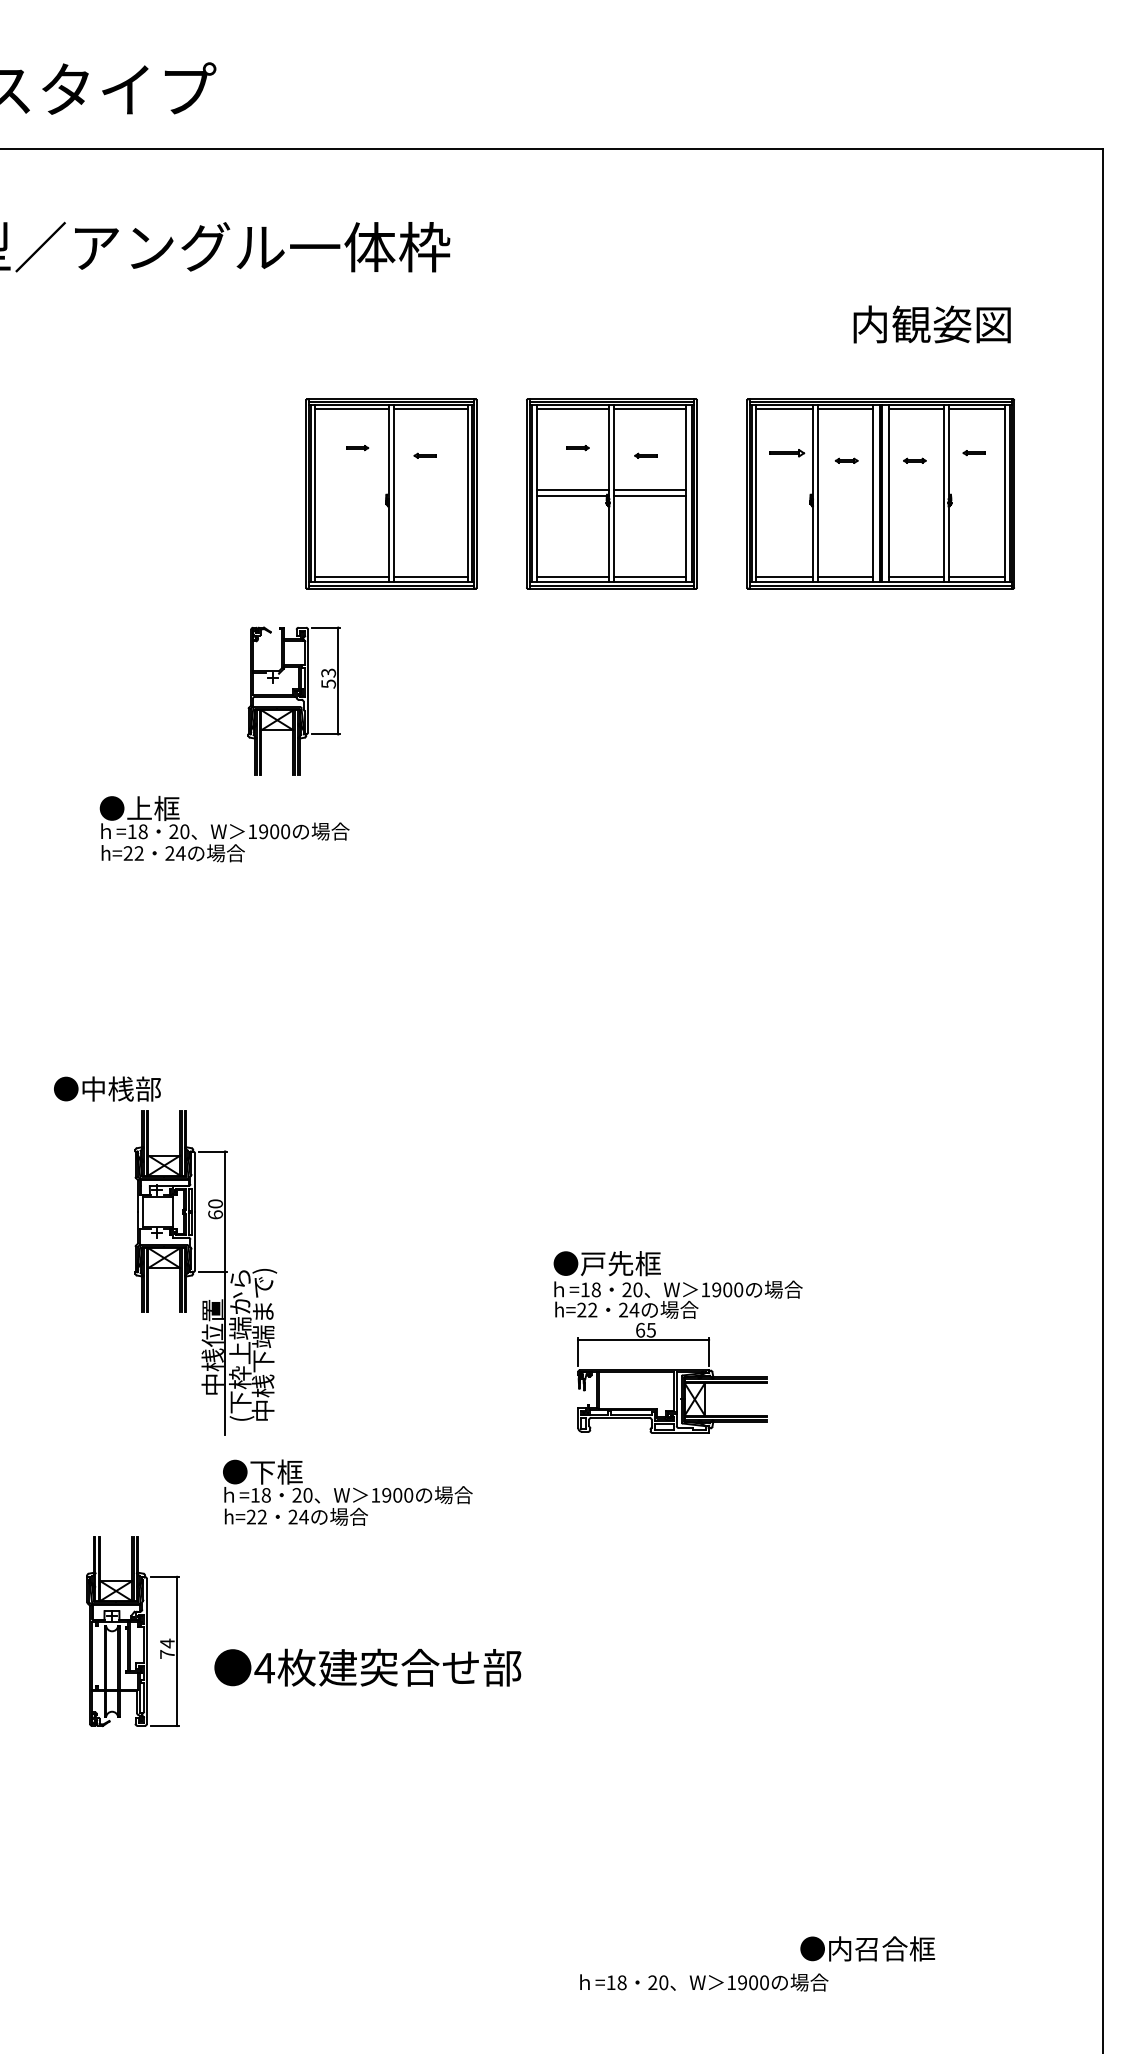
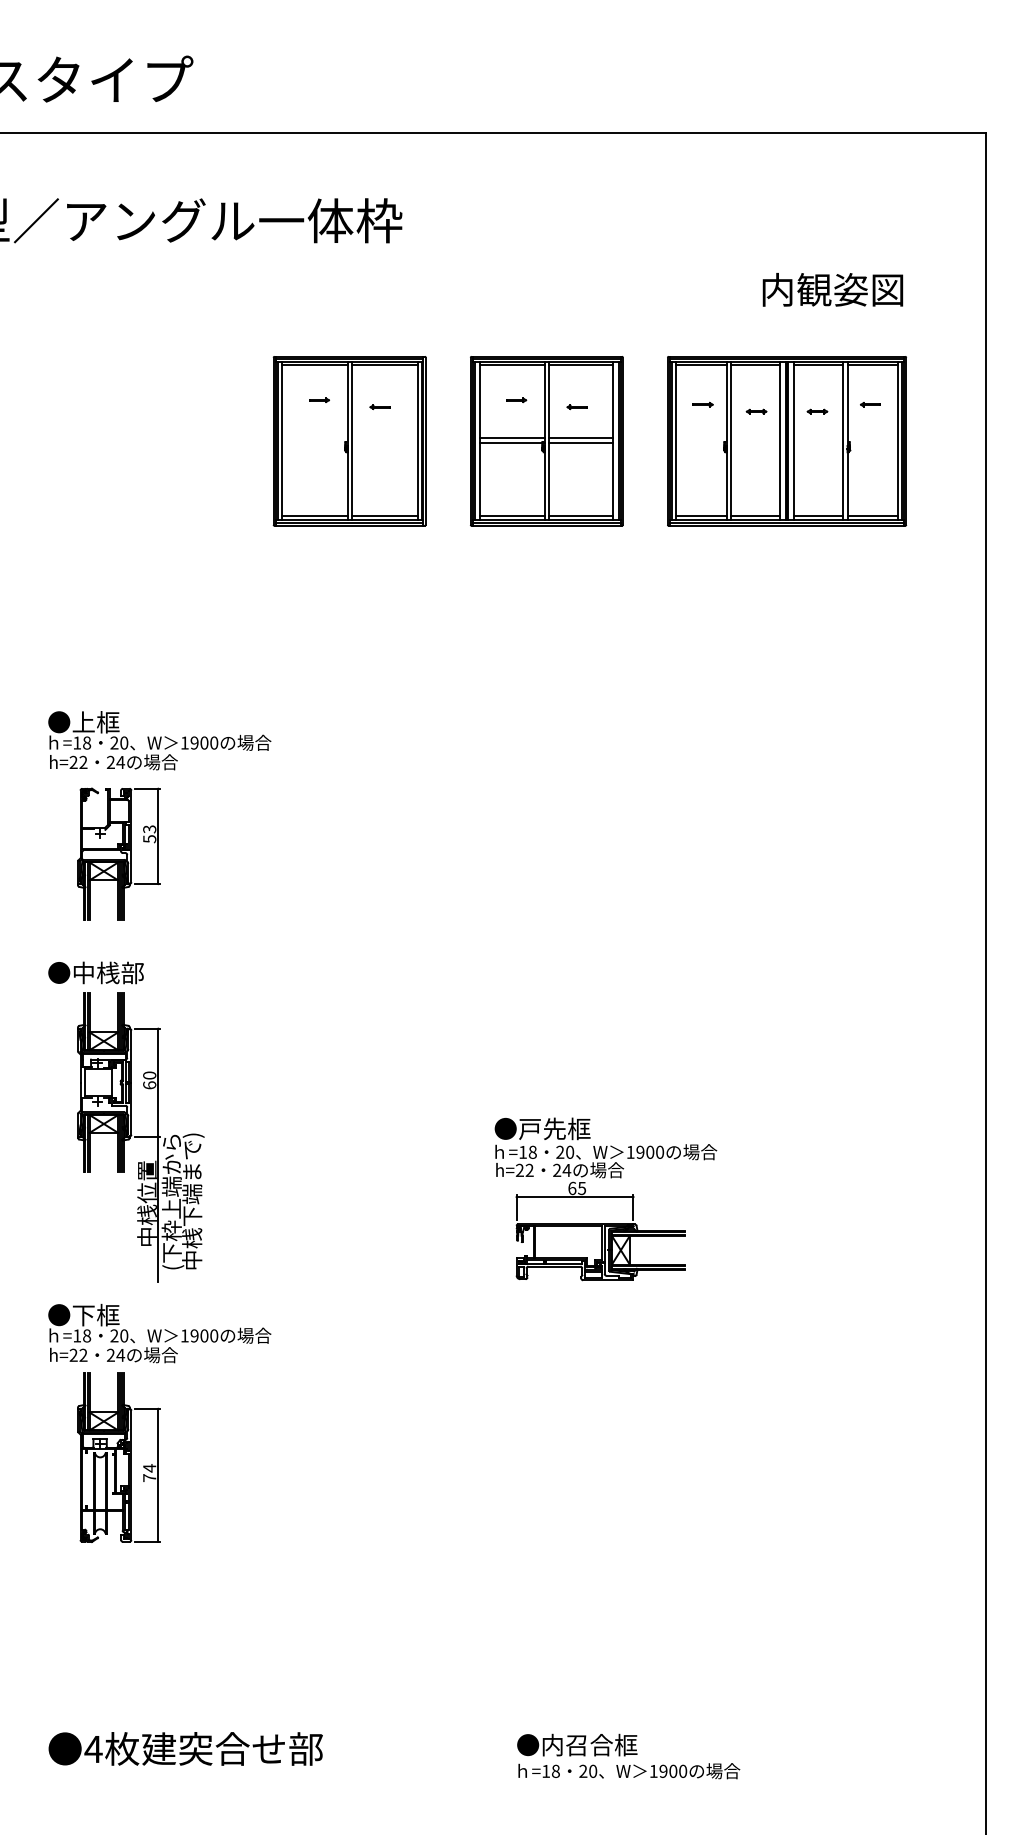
part: (786, 452) -> (702, 404), size x0.62
part: (293, 700) -> (118, 853), moved
text: (224, 828) -> (159, 740), moved
part: (205, 1273) -> (140, 1137), moved
text: (347, 1492) -> (159, 1333), moved
text: (367, 1667) -> (185, 1748), moved
text: (867, 1948) -> (577, 1744), moved

